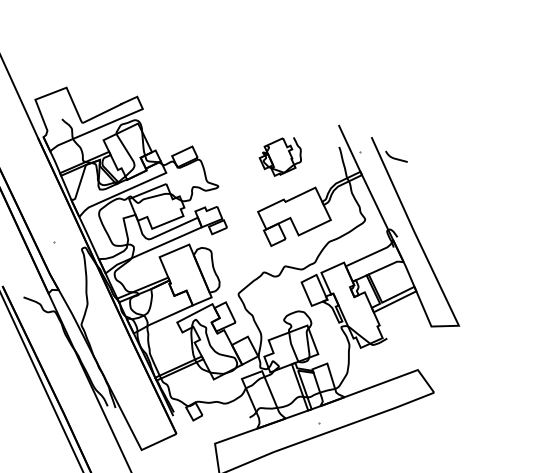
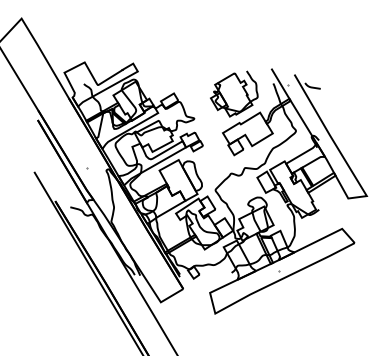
part: (280, 155) -> (234, 93), size x1.67

